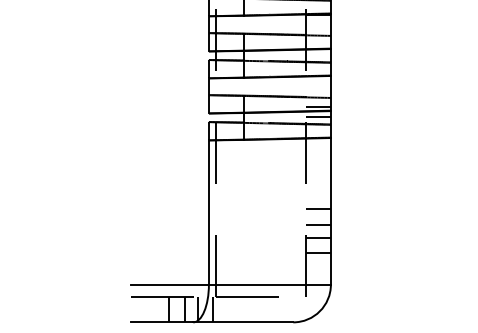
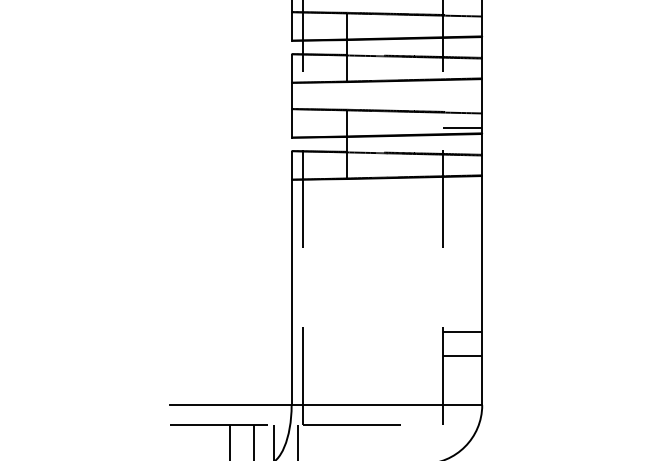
line: (317, 117) -> (461, 143), removed
line: (317, 209) -> (461, 287), removed
line: (317, 225) -> (461, 312), removed

